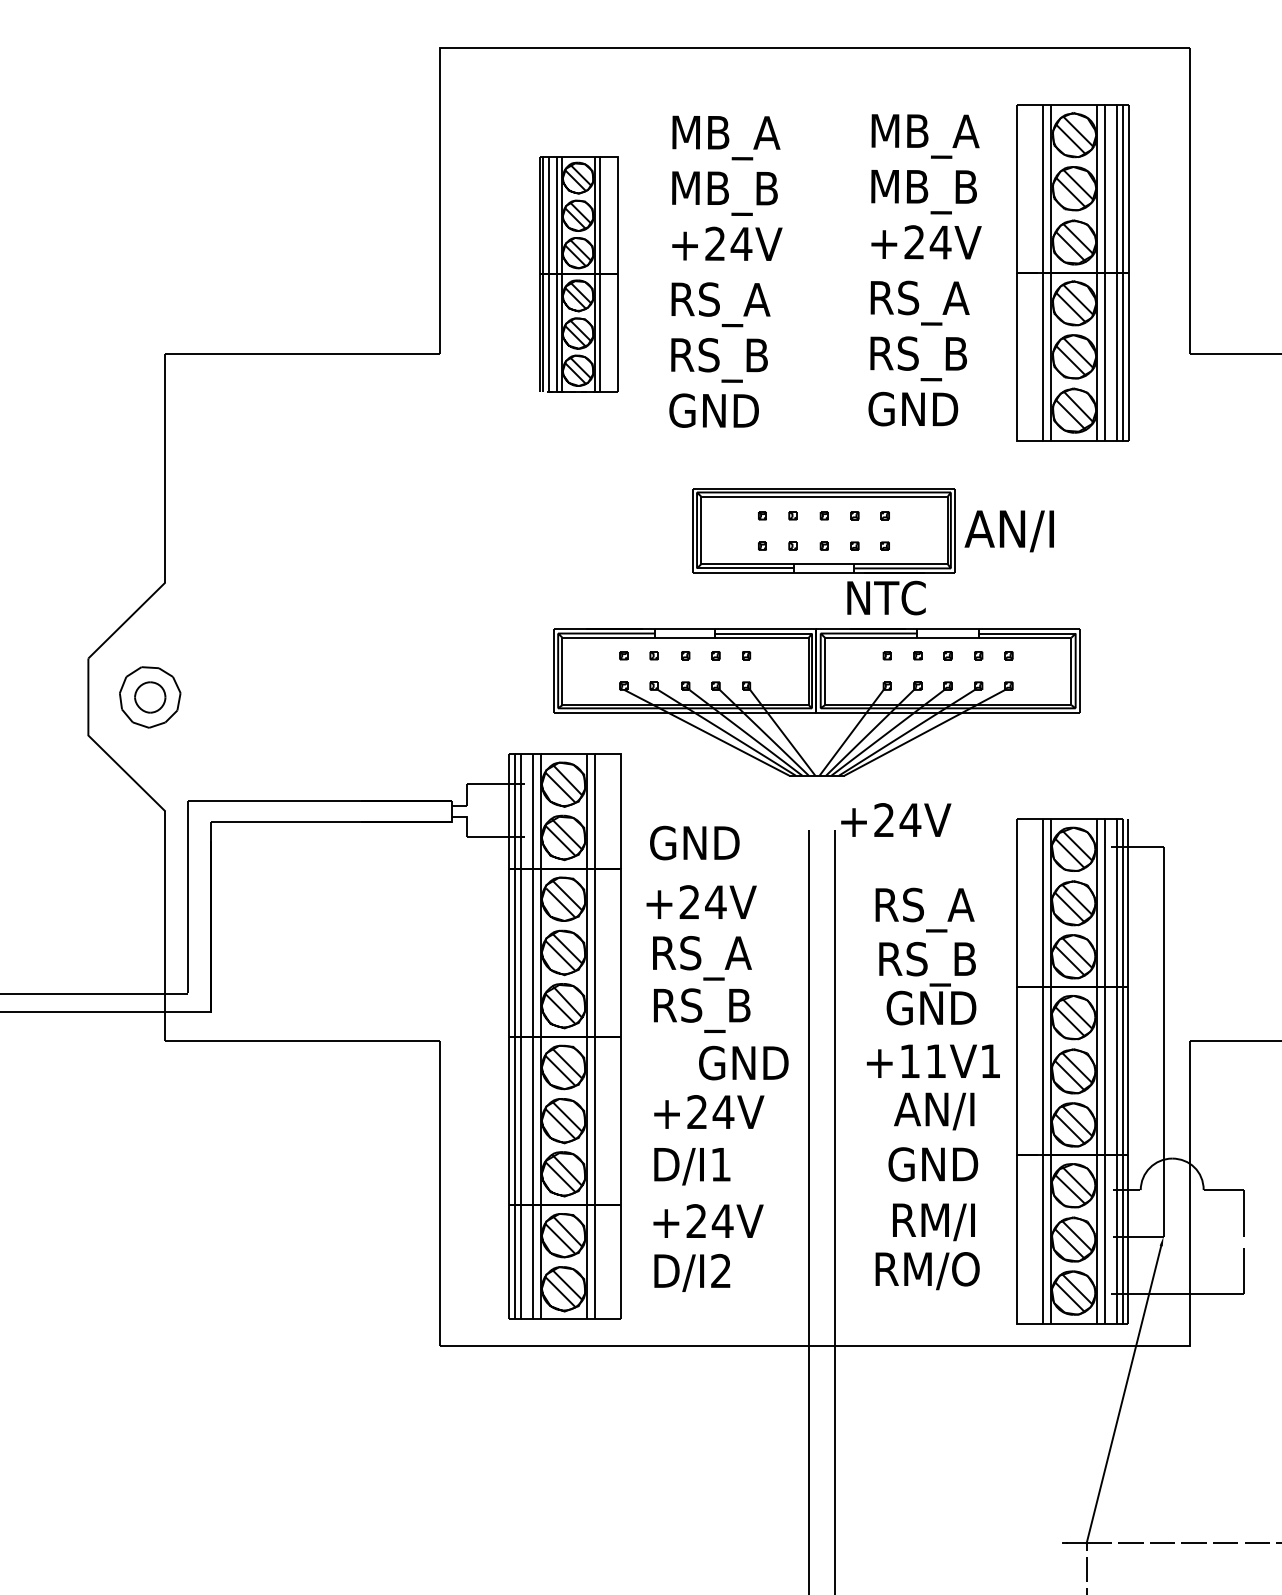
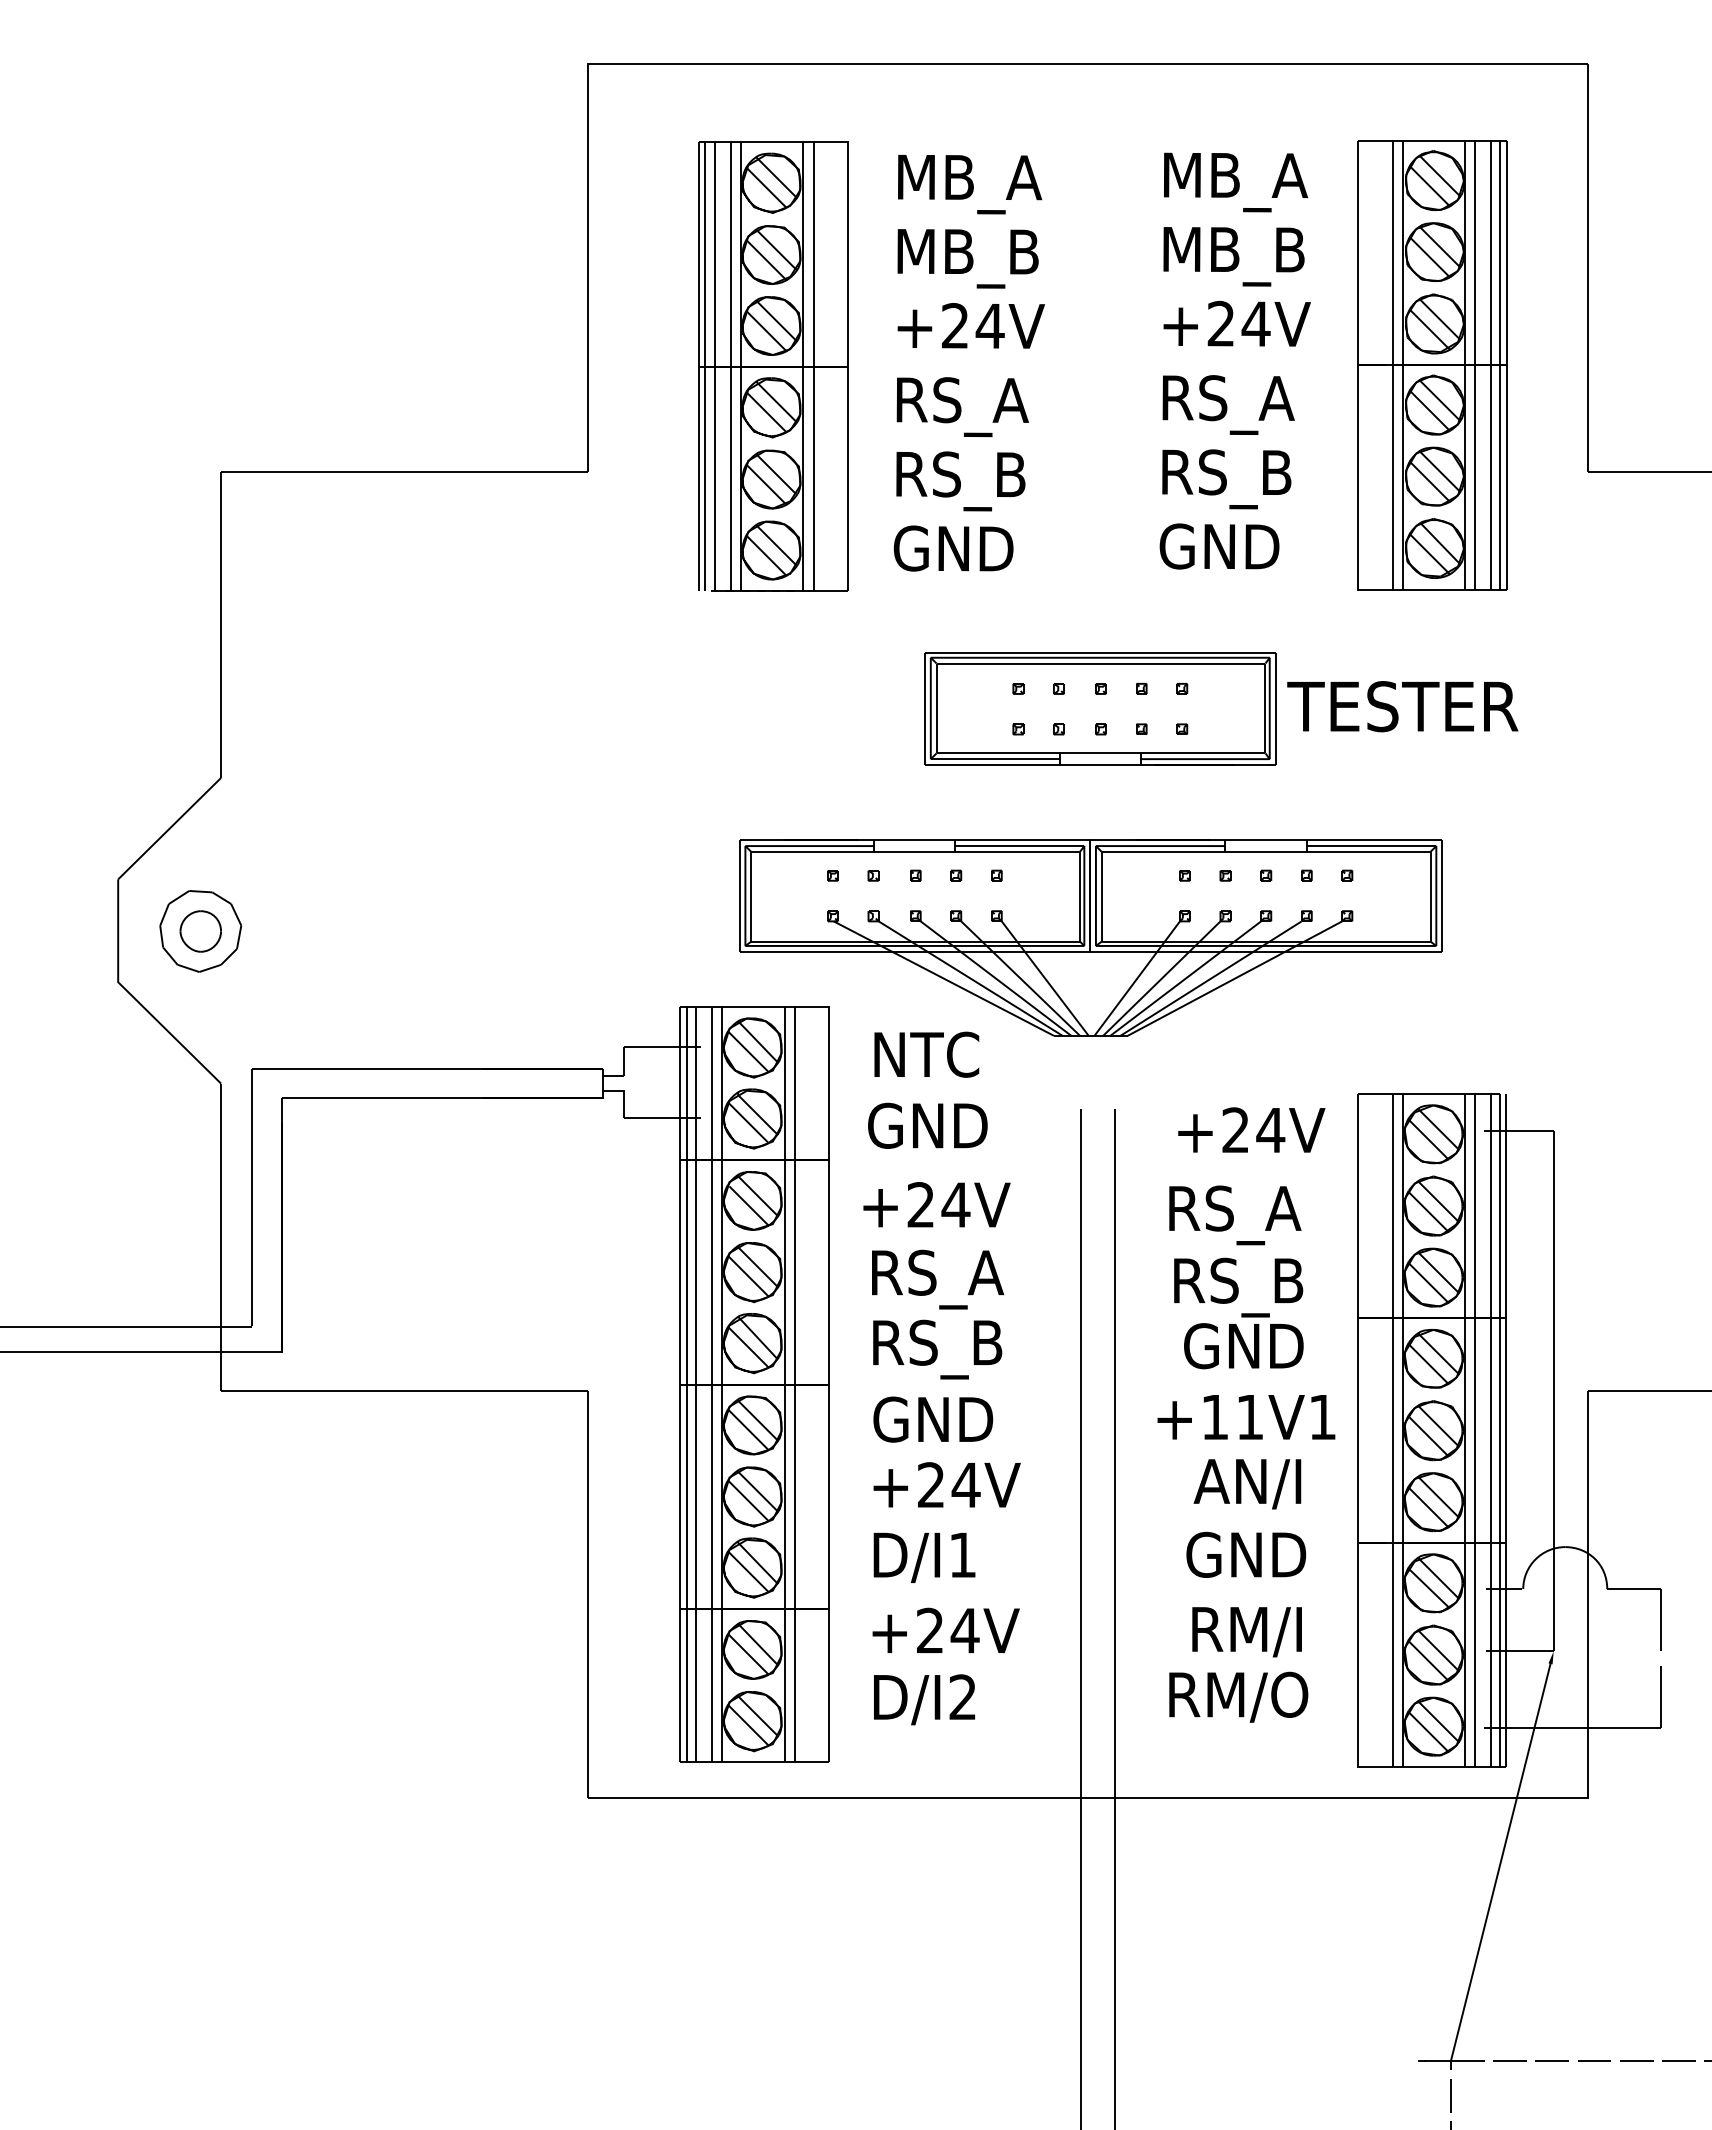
part: (579, 274) -> (773, 366), size x1.43
text: (1050, 531) -> (1402, 709), AN/I -> TESTER
text: (886, 597) -> (926, 1054), moved
text: (896, 819) -> (1251, 1129), moved
text: (743, 1063) -> (933, 1419), moved

